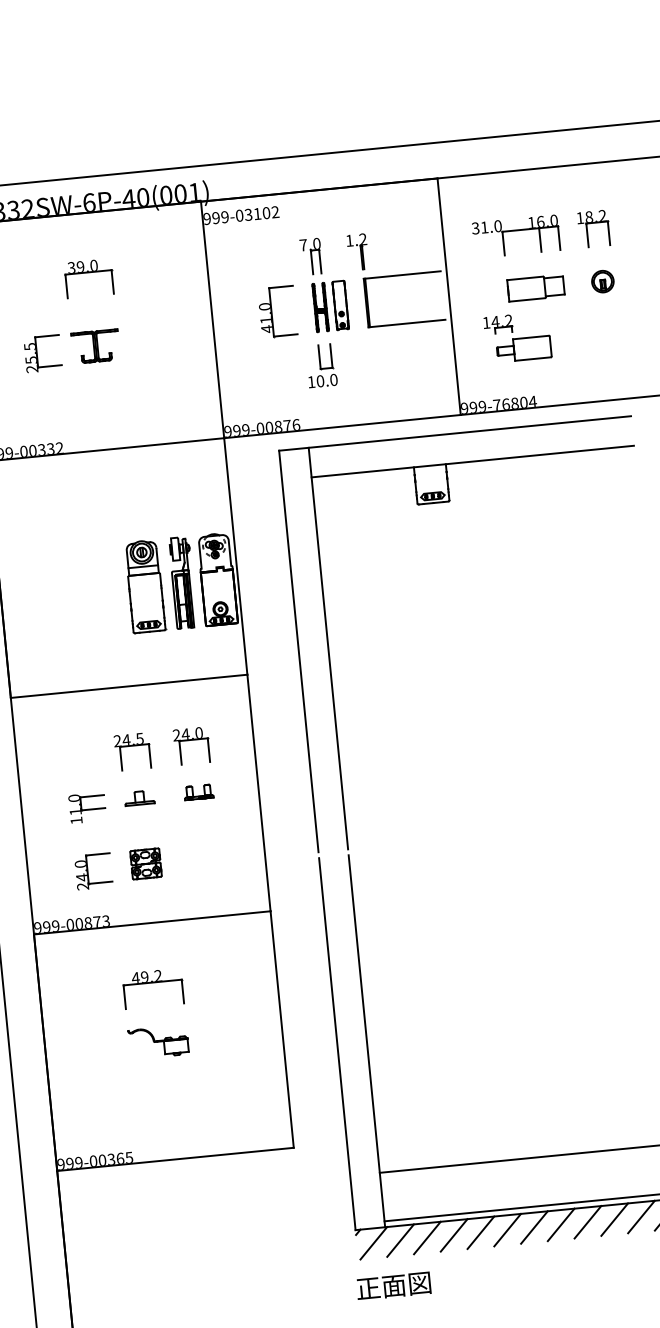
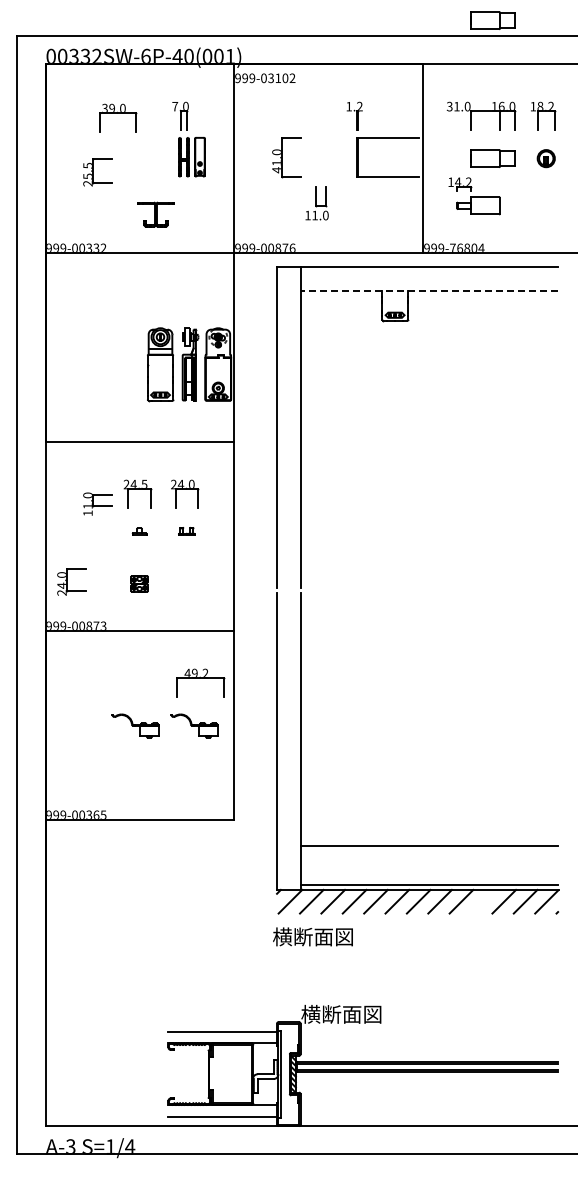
part: (518, 115) -> (492, 20), added
part: (89, 277) -> (118, 117), moved
part: (324, 284) -> (188, 139), moved
part: (95, 346) -> (155, 214), moved
text: (319, 381) -> (314, 215), 10.0 -> 11.0
line: (472, 461) -> (429, 290), solid -> dashed
part: (198, 792) -> (186, 531), size x0.7
part: (139, 798) -> (139, 531), size x0.6
part: (87, 807) -> (97, 503), moved
part: (145, 863) -> (139, 583), size x0.7
part: (93, 871) -> (71, 581), moved
part: (152, 987) -> (200, 682), moved
part: (232, 1034) -> (194, 725), added
line: (614, 1219) -> (482, 901), removed
text: (405, 1284) -> (312, 936), 正面図 -> 横断面図

